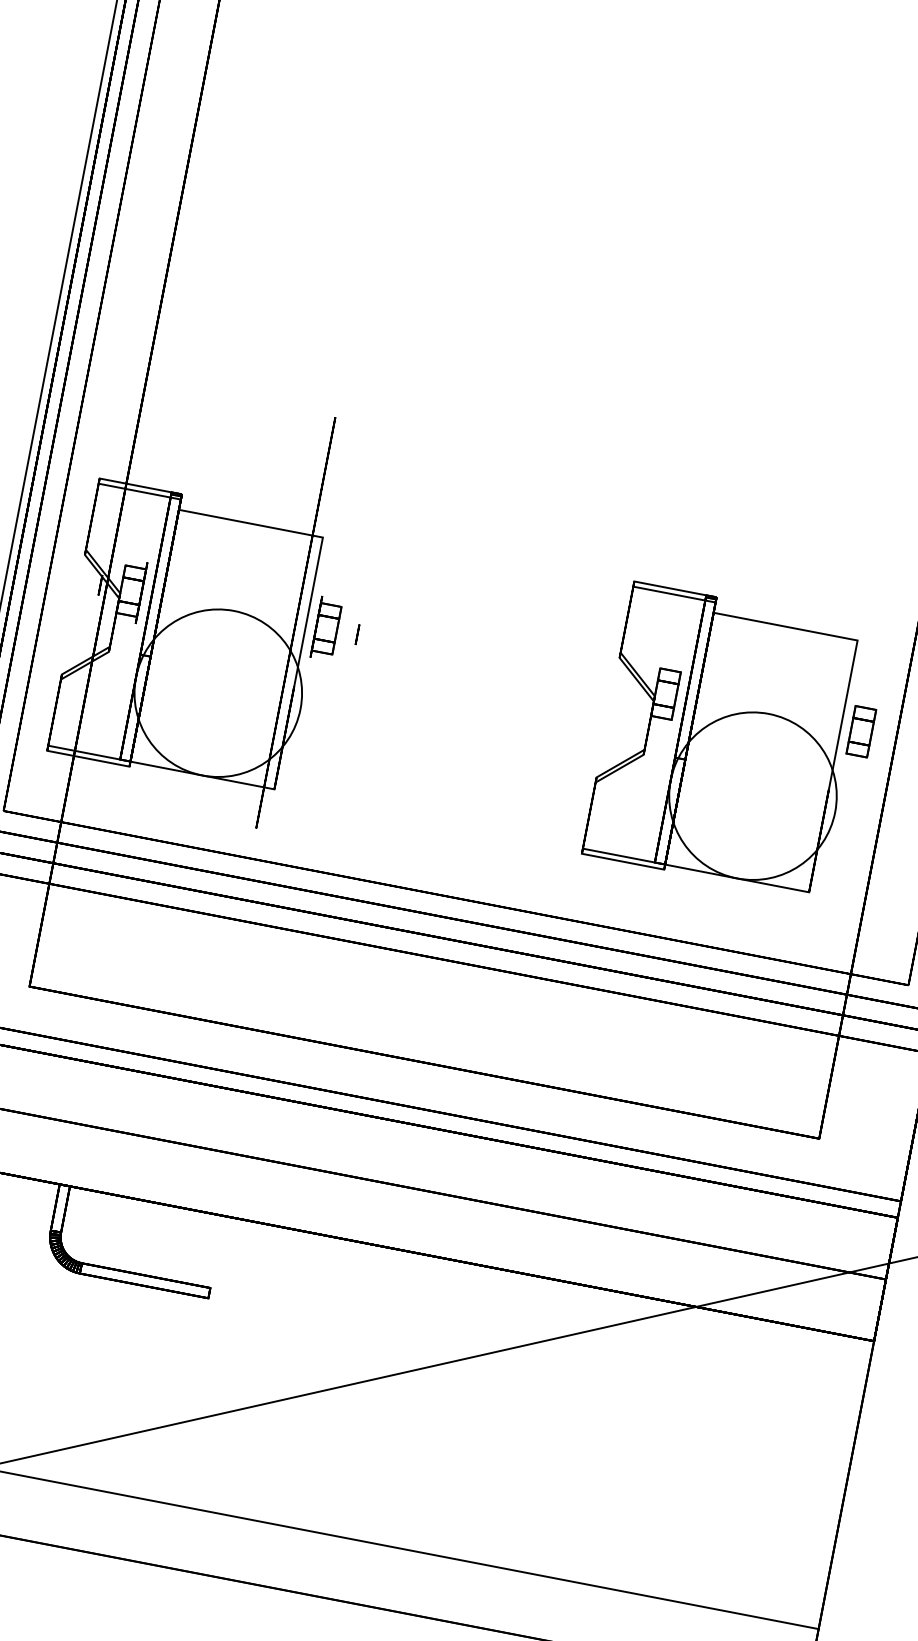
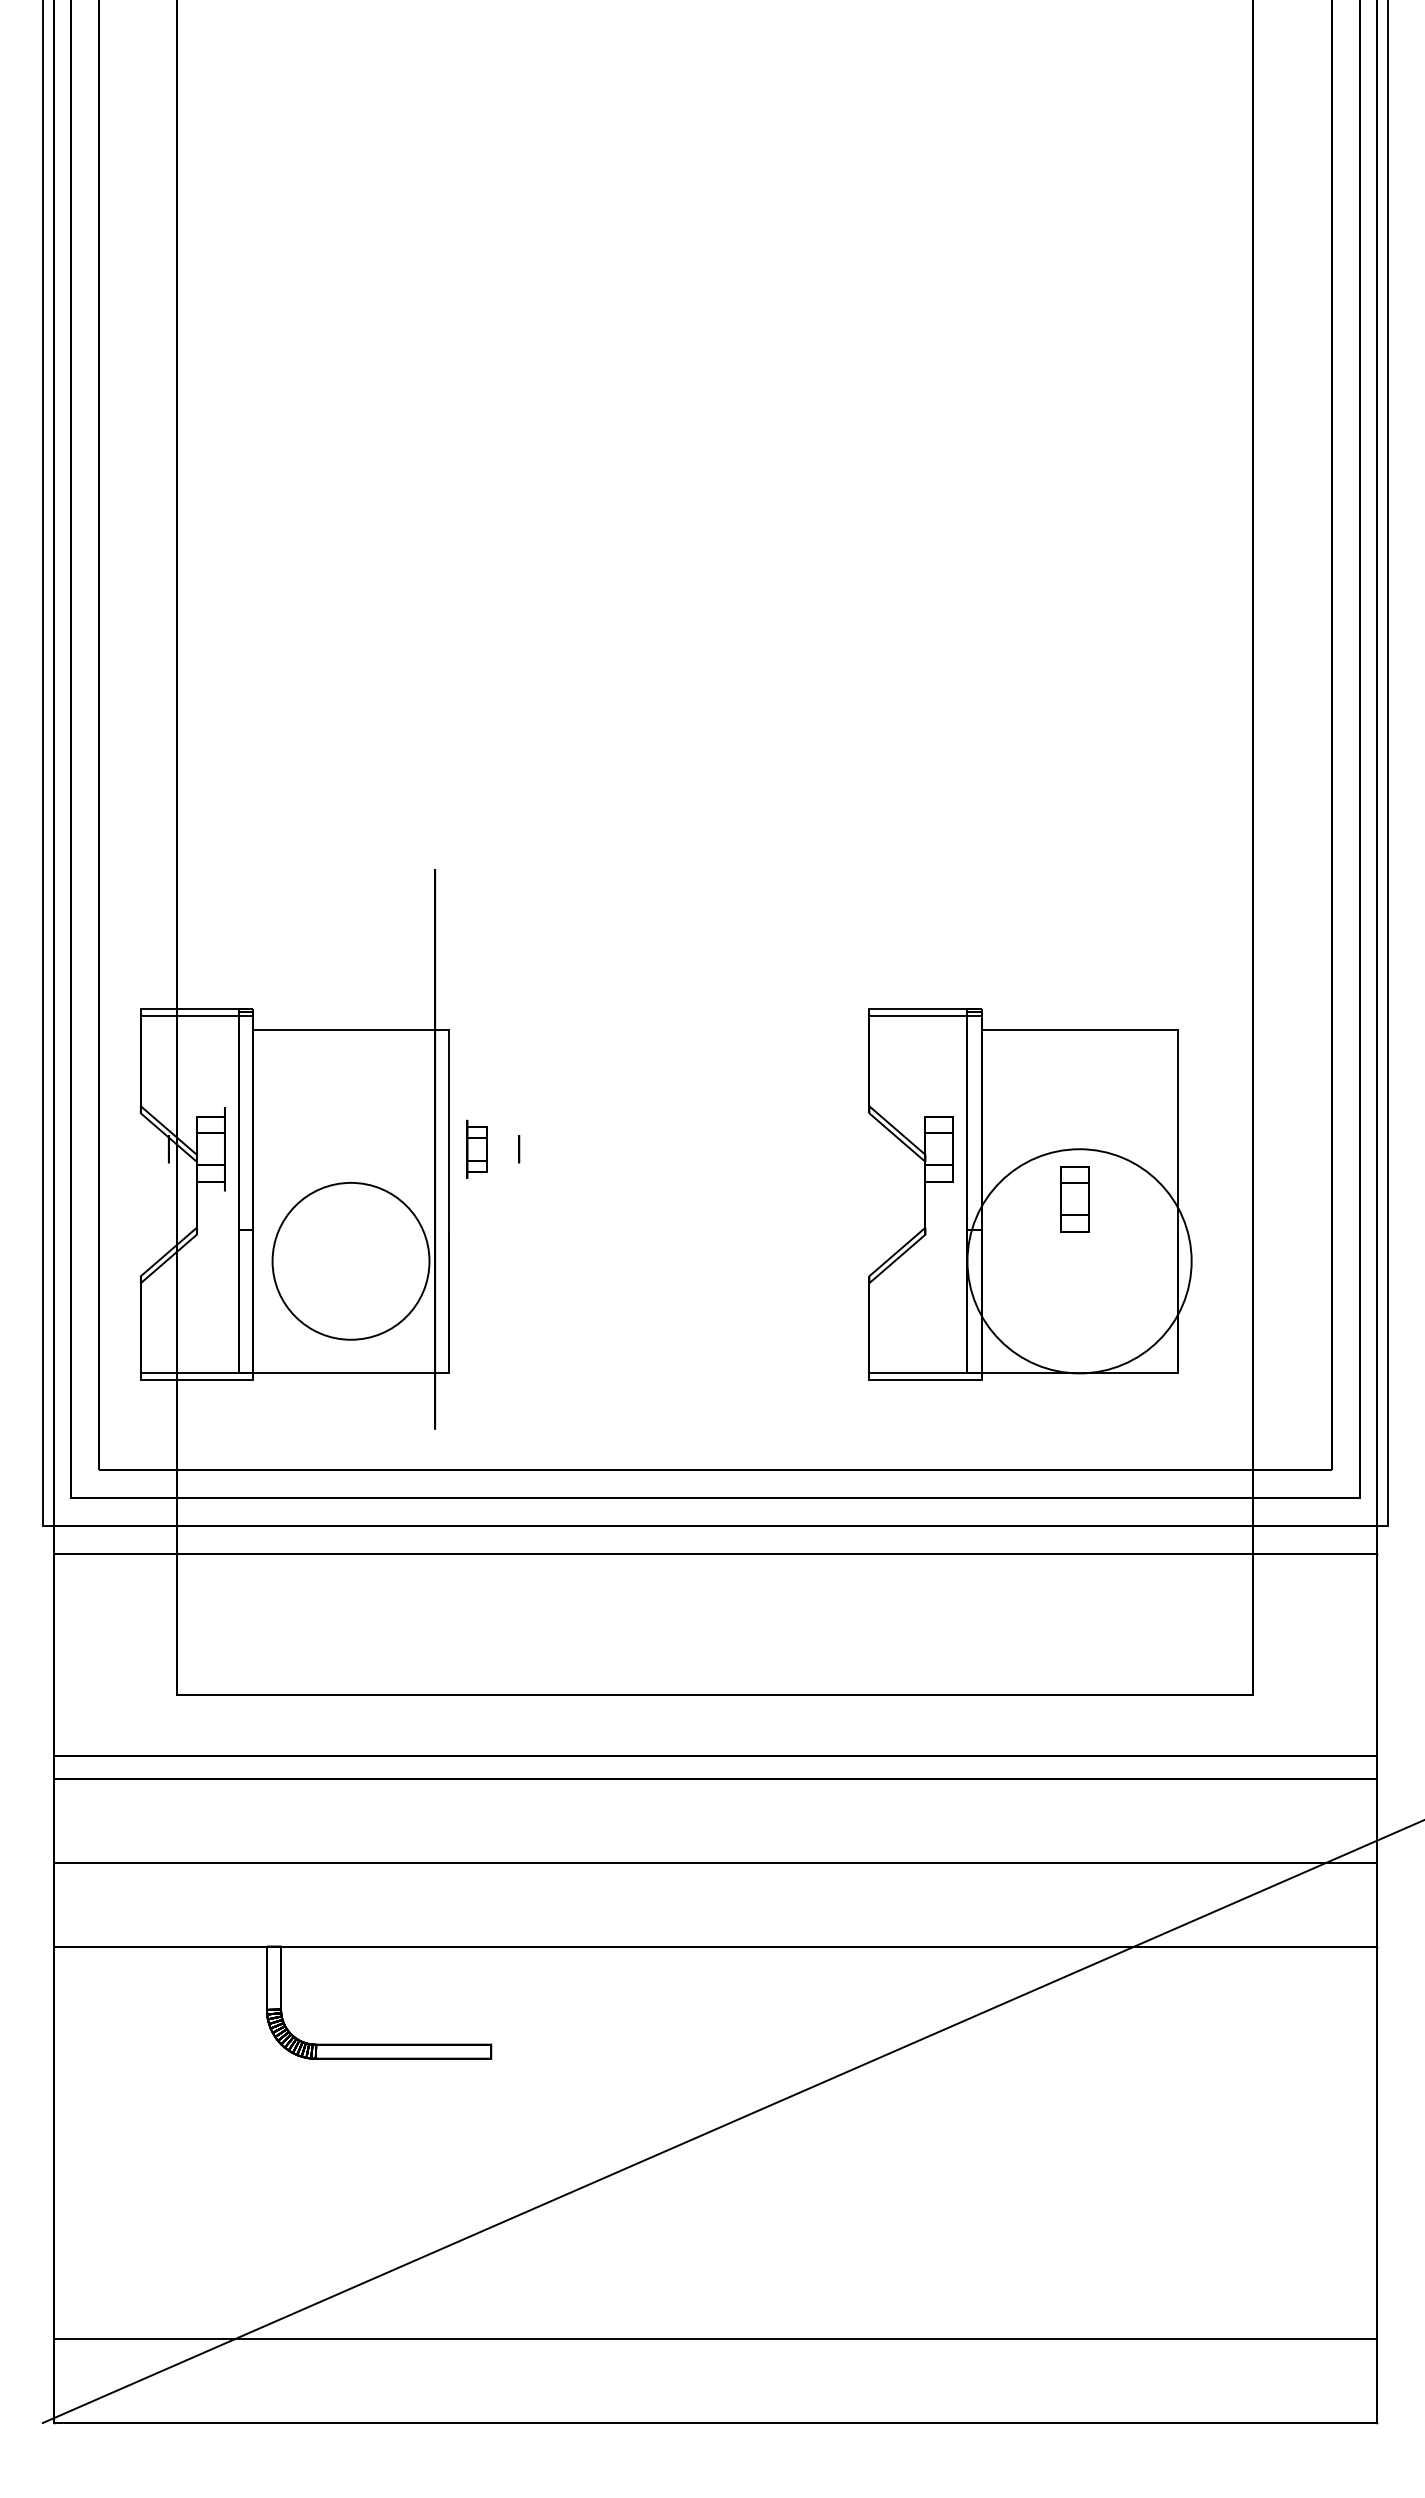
part: (326, 628) -> (476, 1149), size x0.7
circle: (217, 693) -> (350, 1261), size x0.7
part: (861, 731) -> (1074, 1199), moved

